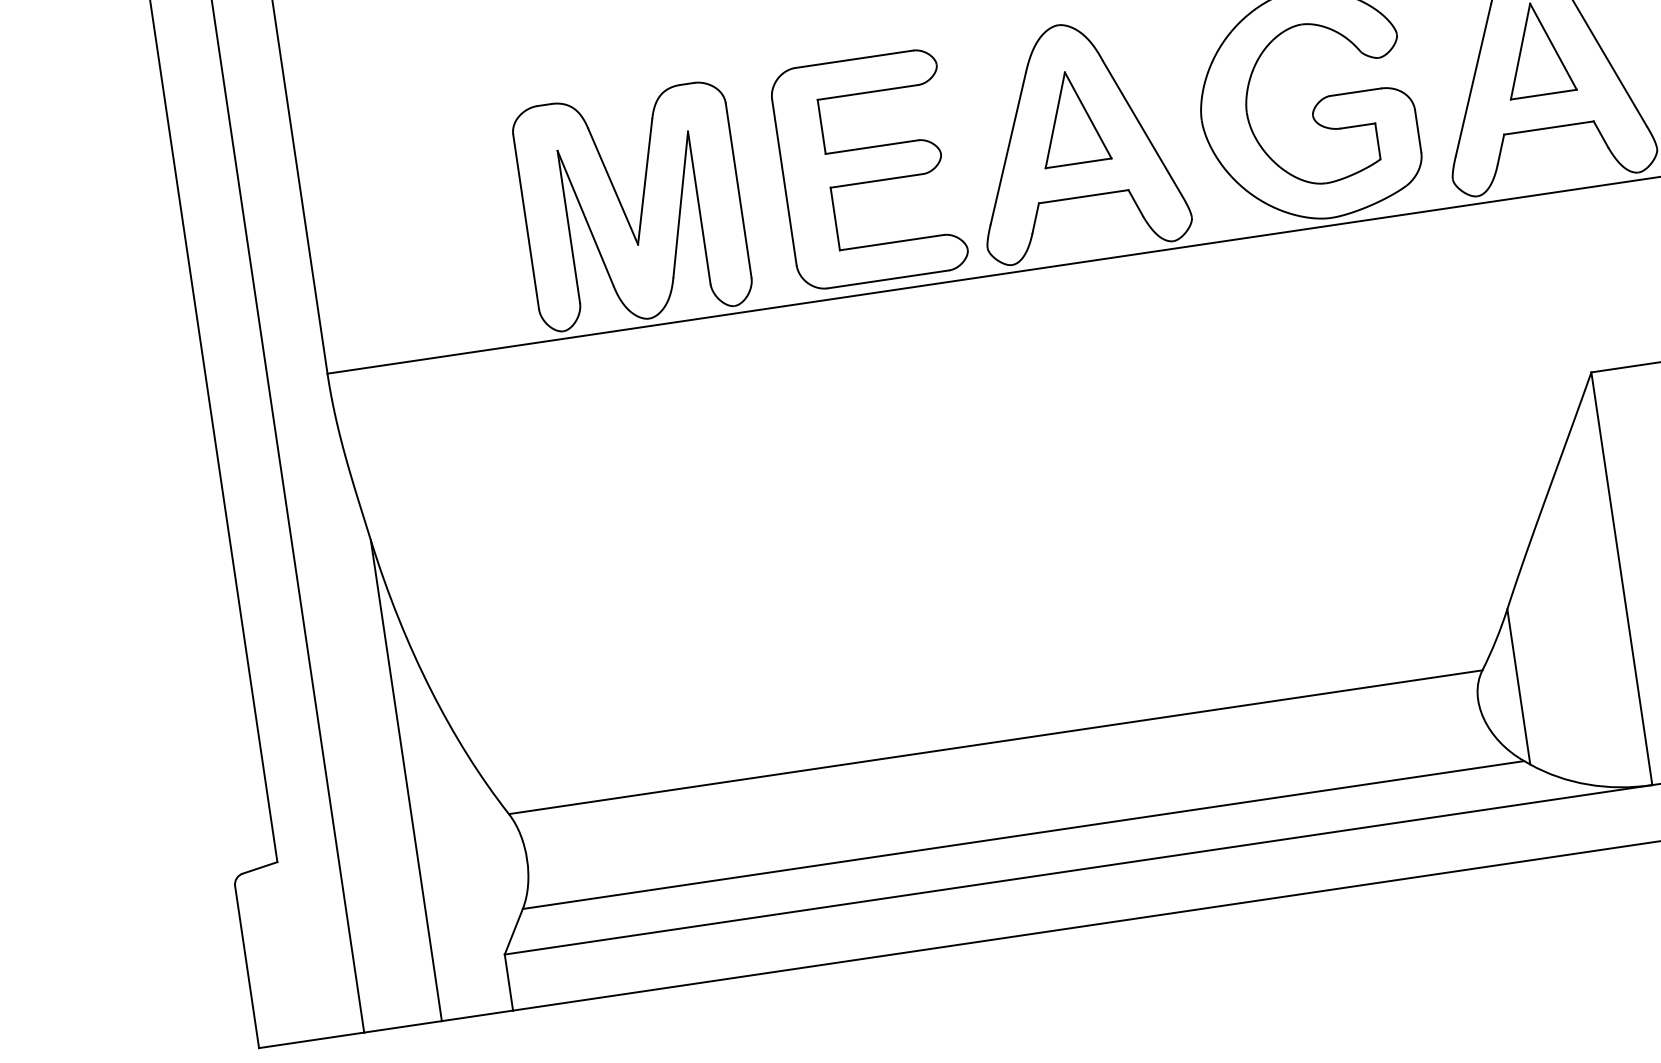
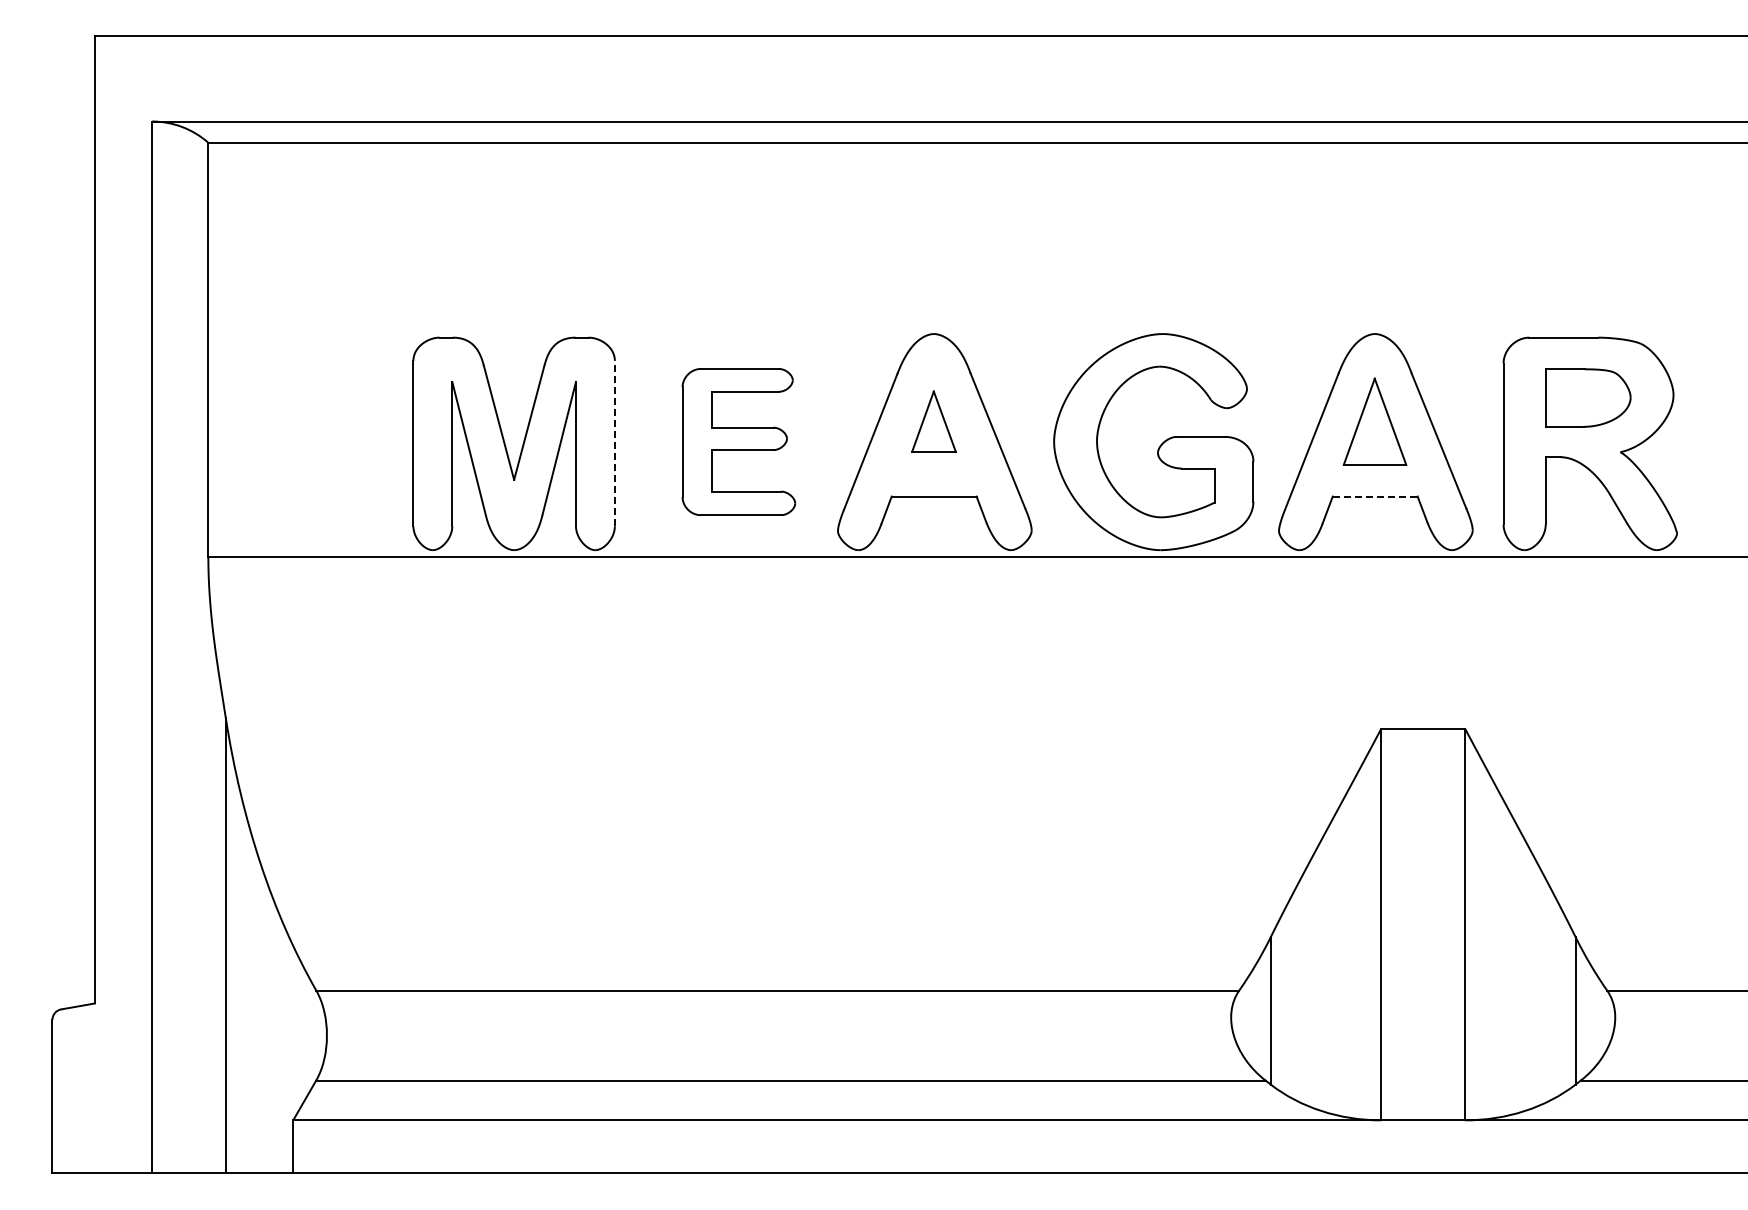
part: (1071, 117) -> (933, 421), size x0.7
line: (1549, 127) -> (1375, 496), solid -> dashed
part: (868, 169) -> (738, 441), size x0.7
line: (738, 190) -> (614, 443), solid -> dashed

